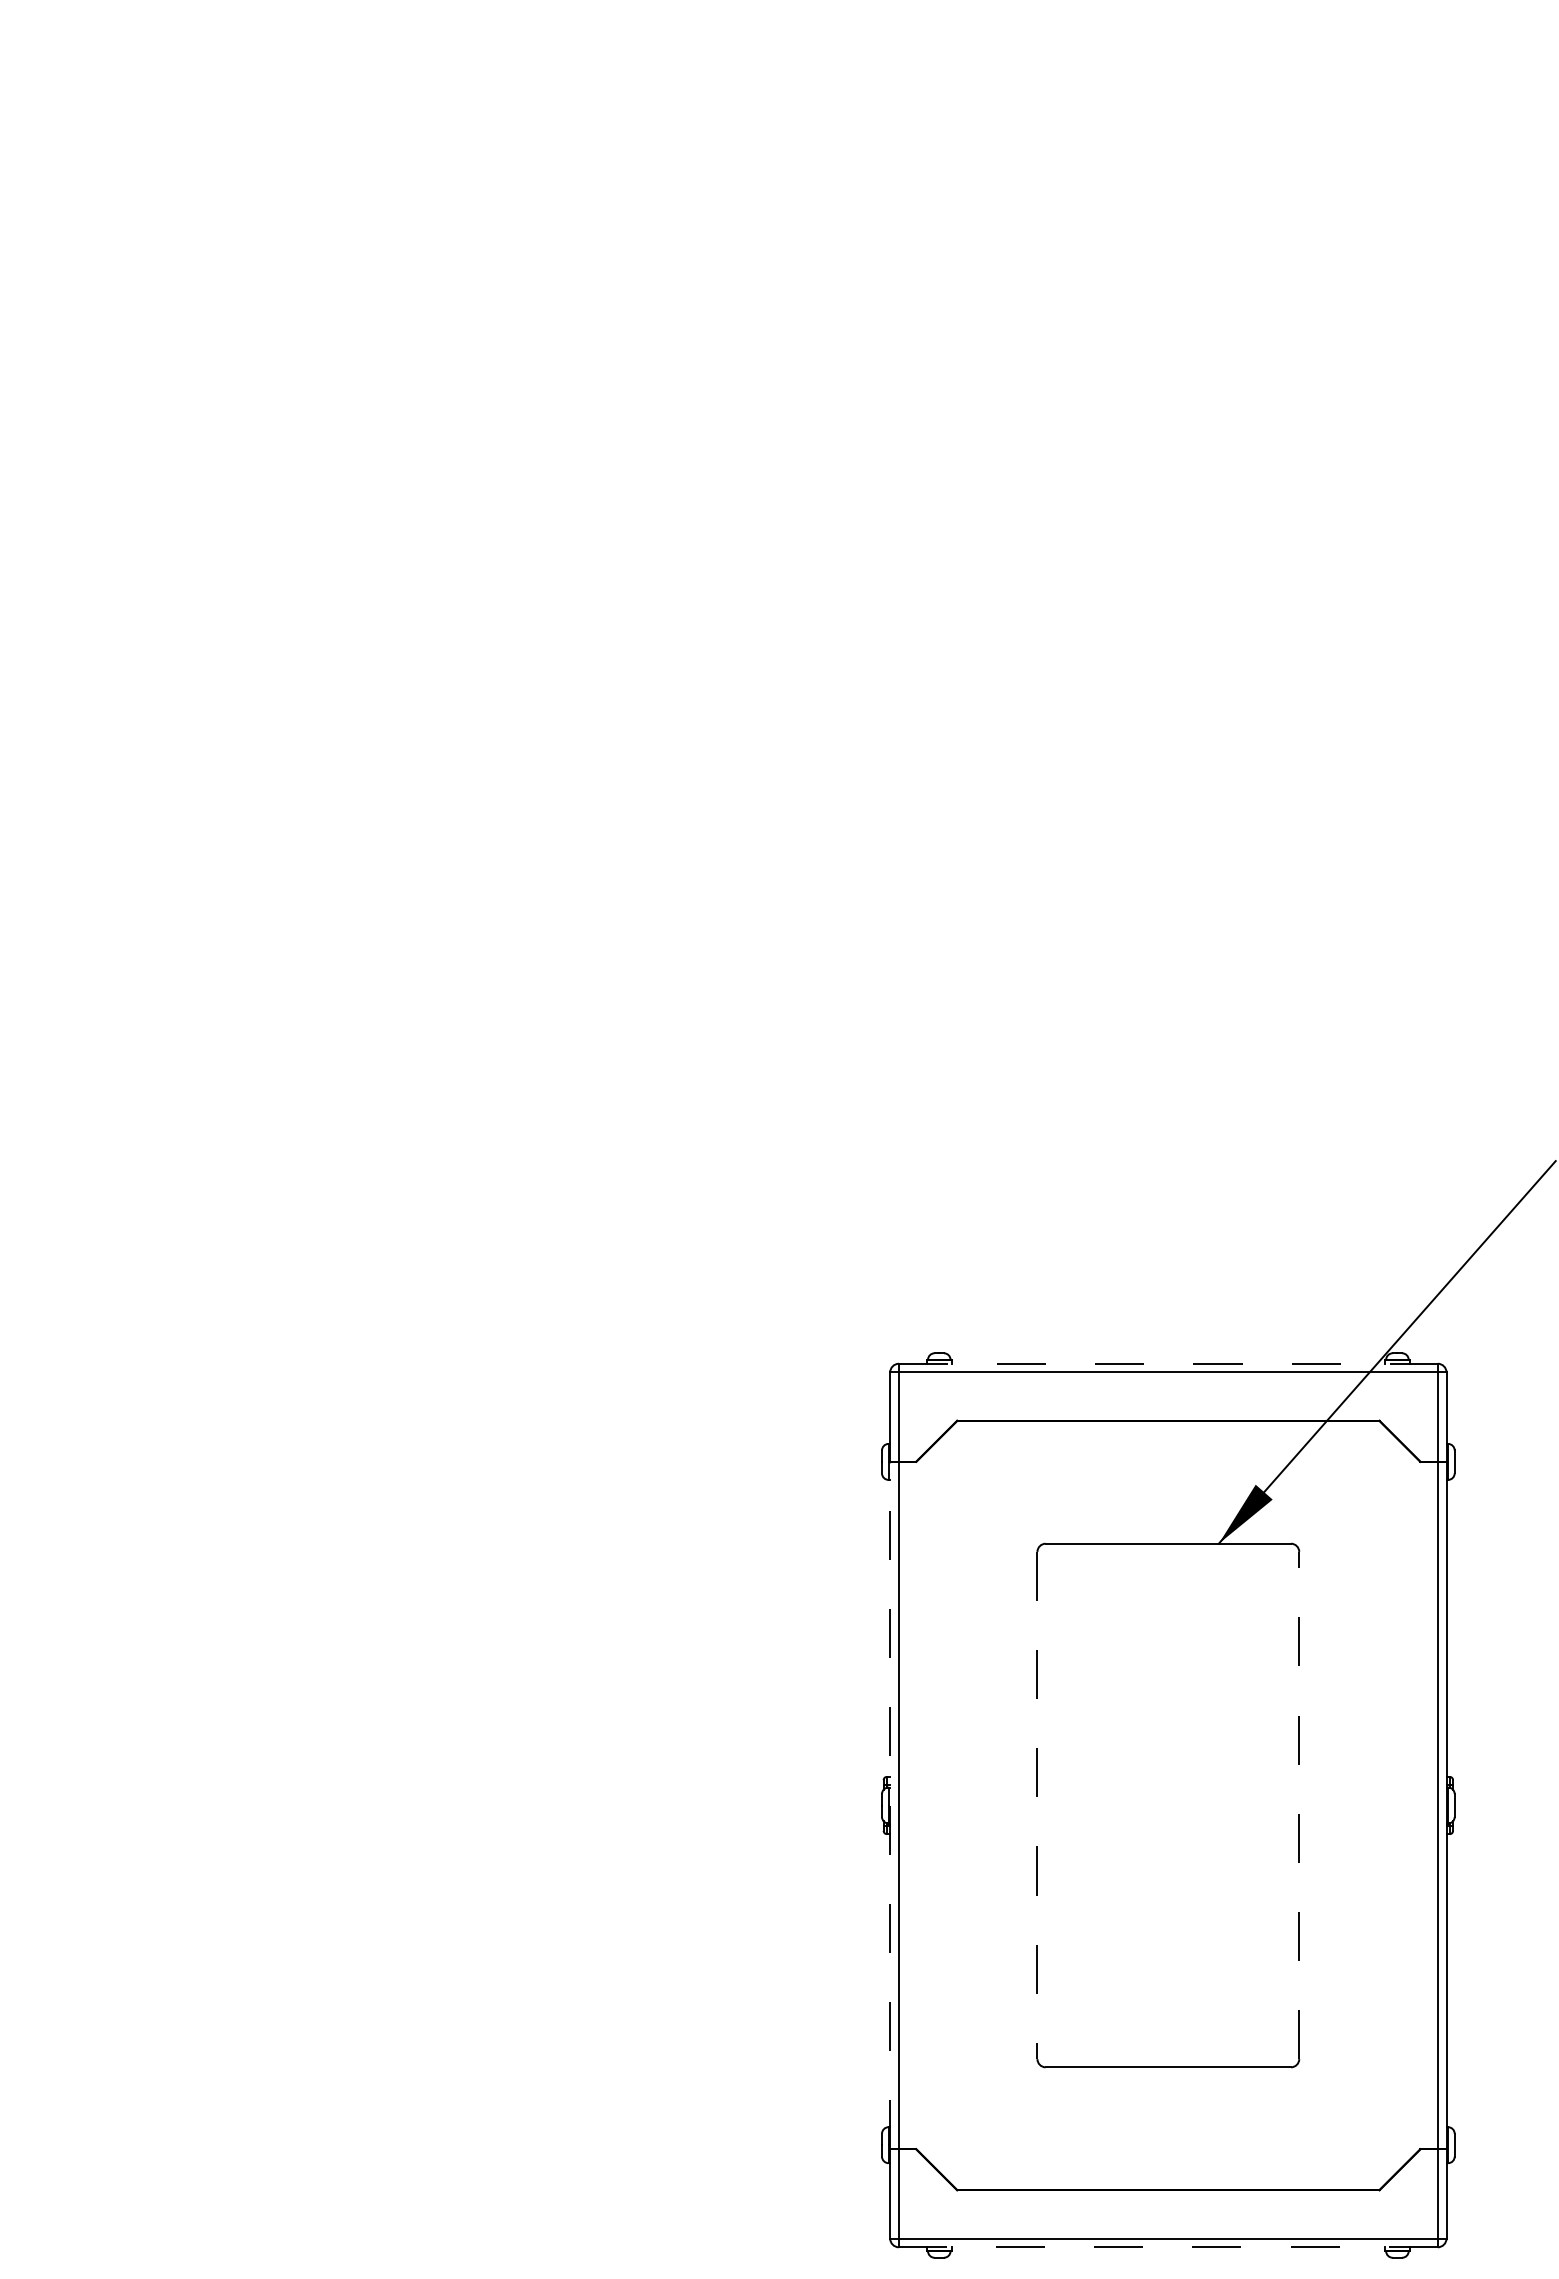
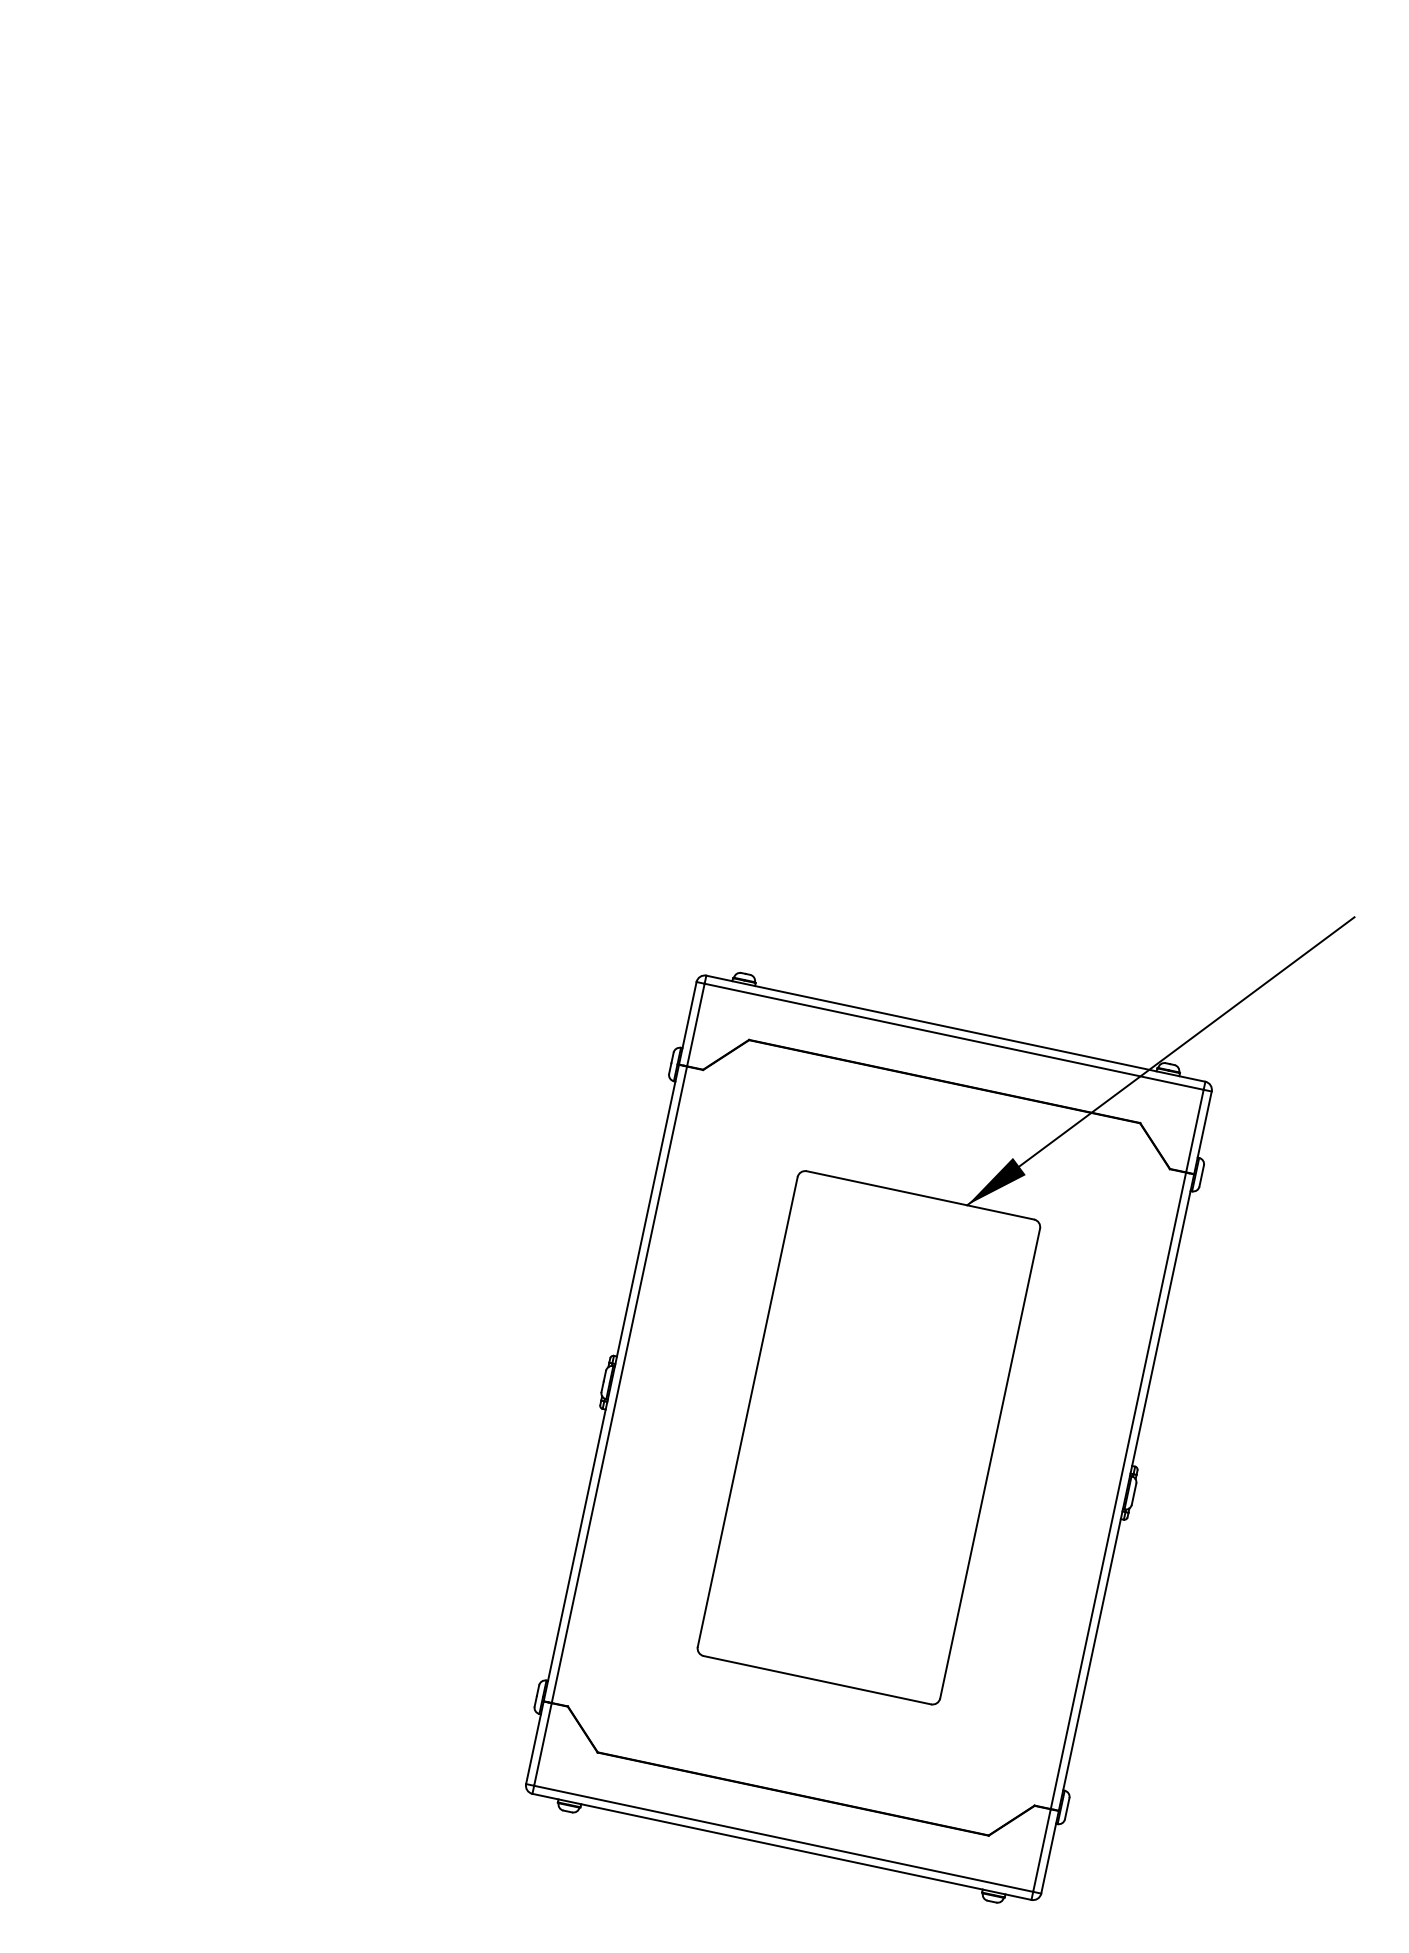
line: (1168, 1363) -> (956, 1028), dashed -> solid
line: (890, 1805) -> (611, 1383), dashed -> solid
line: (1037, 1805) -> (747, 1412), dashed -> solid
line: (1299, 1805) -> (990, 1463), dashed -> solid
line: (1167, 2247) -> (781, 1846), dashed -> solid

